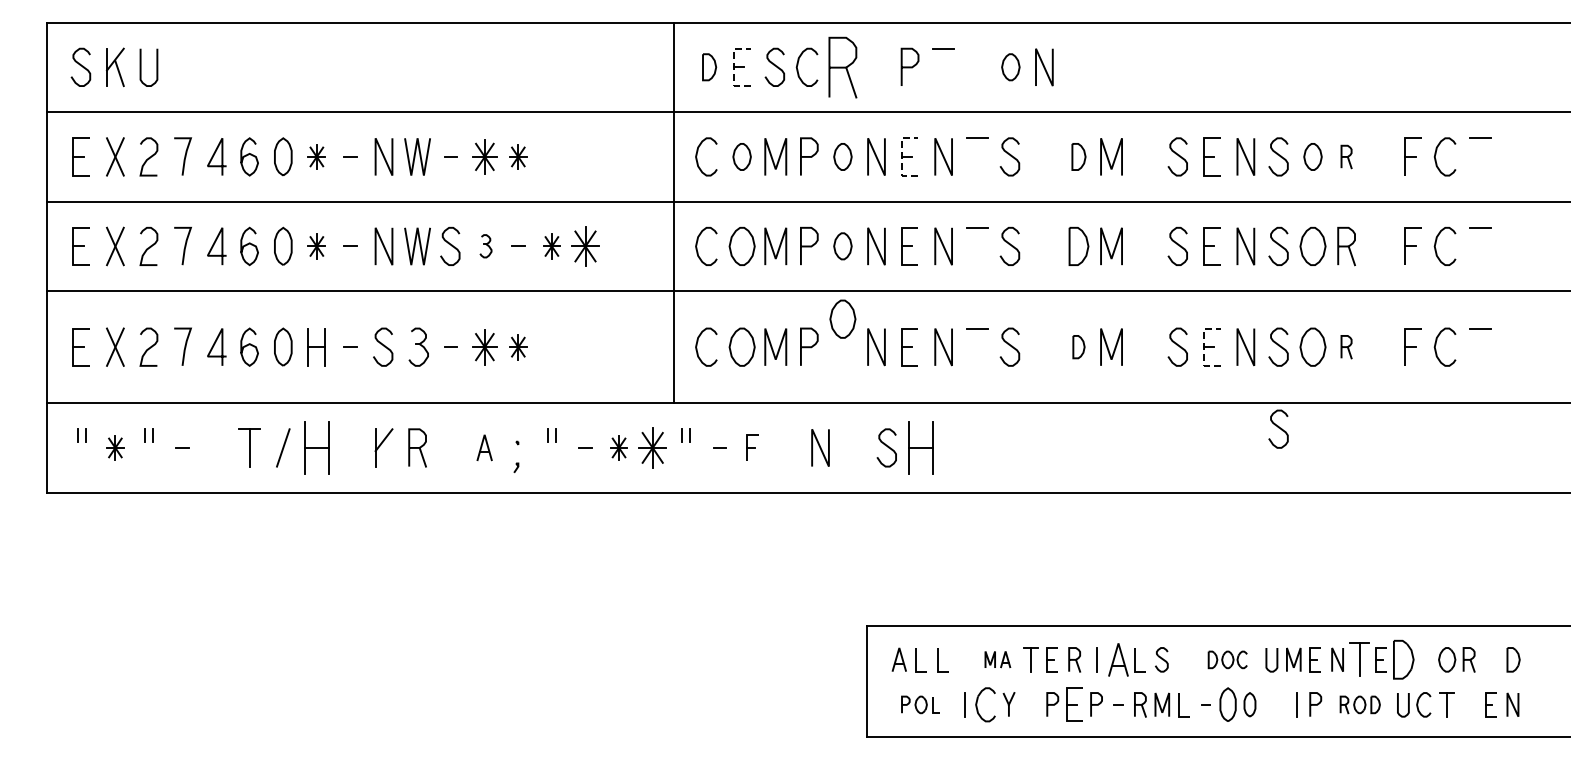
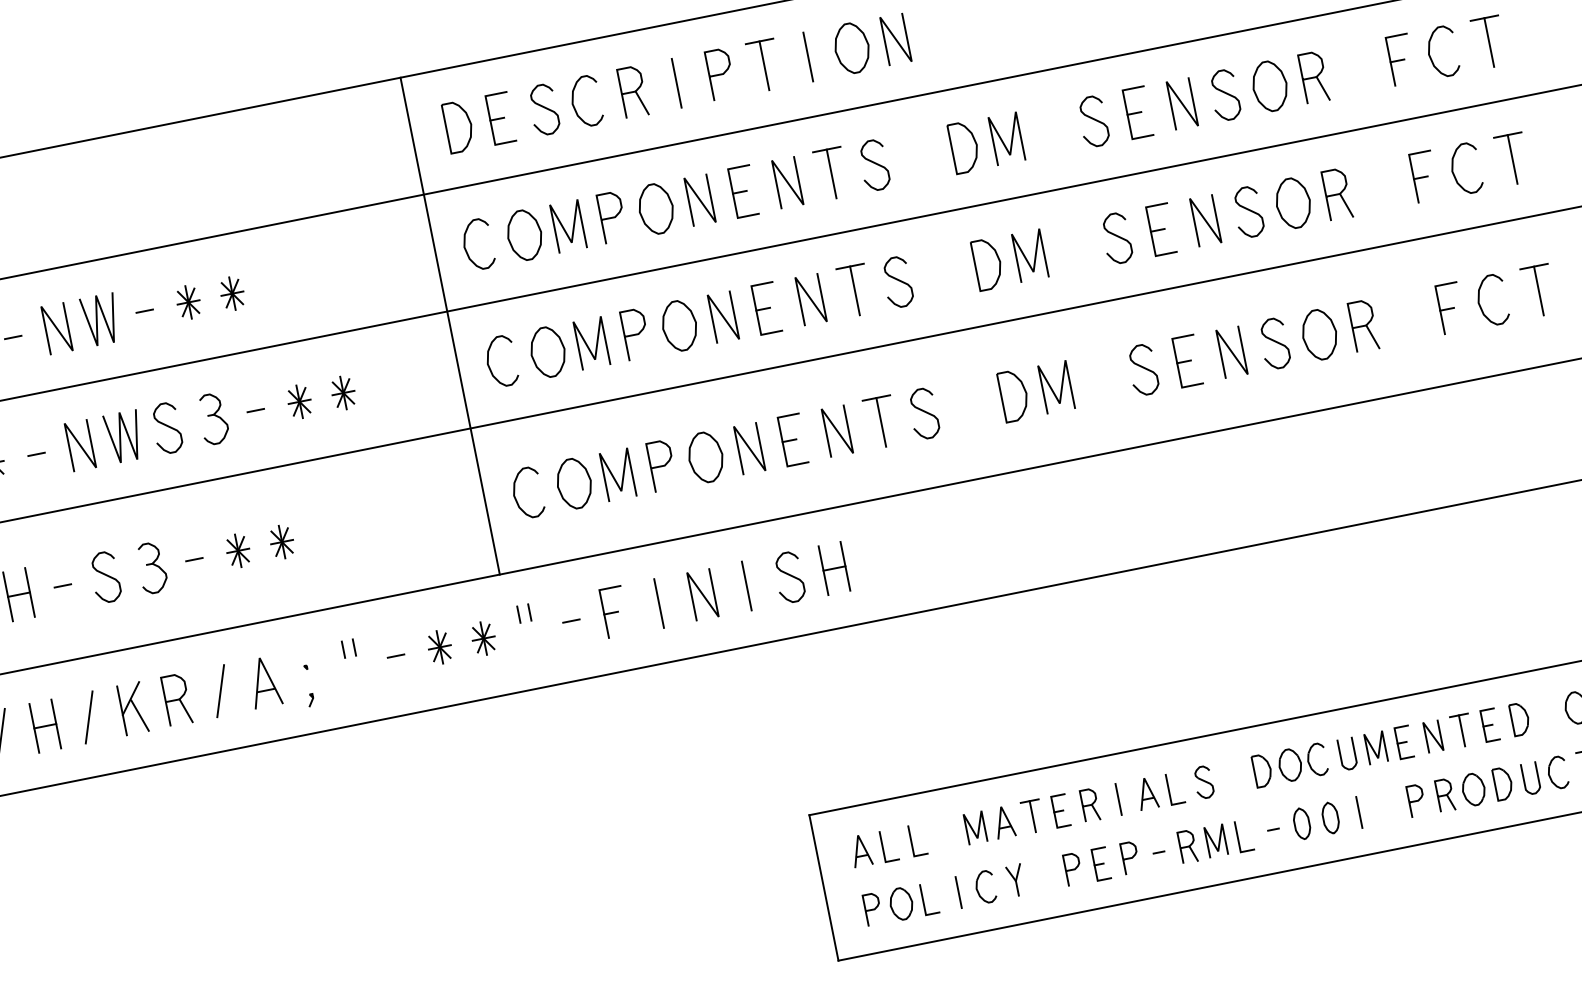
part: (709, 66) -> (458, 125), size x1.43
part: (842, 66) -> (632, 91), size x0.62
part: (1010, 66) -> (851, 47), size x1.43
line: (733, 67) -> (490, 120), dashed -> solid
line: (876, 67) -> (676, 83), added
line: (943, 67) -> (764, 65), added
line: (977, 67) -> (808, 57), added
part: (484, 156) -> (188, 301), size x0.71
part: (741, 156) -> (523, 234), size x1.43
part: (842, 156) -> (655, 208), size x1.43
line: (901, 156) -> (732, 193), dashed -> solid
line: (977, 156) -> (831, 173), added
part: (1078, 156) -> (963, 146), size x1.43
part: (1312, 156) -> (1269, 85), size x1.43
part: (1346, 156) -> (1313, 77), size x1.67
line: (1480, 156) -> (1488, 42), added
part: (485, 245) -> (212, 417), size x1.67
part: (842, 245) -> (678, 324), size x1.43
part: (585, 246) -> (343, 393), size x0.62
line: (977, 246) -> (855, 290), added
line: (1480, 246) -> (1512, 159), added
part: (842, 318) -> (705, 456), moved
line: (977, 346) -> (881, 421), added
part: (1078, 346) -> (1013, 395), size x1.67
part: (1346, 346) -> (1363, 325), size x1.67
line: (1480, 346) -> (1538, 290), added
part: (484, 347) -> (237, 551), size x0.71
line: (1203, 347) -> (1176, 363), dashed -> solid
curve: (1278, 428) -> (1295, 449), removed
part: (316, 447) -> (44, 725), size x0.71
line: (350, 447) -> (89, 716), added
line: (450, 447) -> (219, 690), added
part: (484, 447) -> (264, 681), size x1.43
part: (652, 447) -> (483, 638), size x0.62
part: (752, 447) -> (613, 611), size x1.43
line: (786, 447) -> (658, 603), added
line: (854, 447) -> (747, 585), added
part: (921, 447) -> (834, 567), size x0.71
line: (388, 453) -> (140, 714), added
part: (997, 659) -> (989, 824), size x1.43
part: (1118, 659) -> (1147, 793), size x0.71
part: (1227, 659) -> (1289, 764), size x1.43
part: (1359, 659) -> (1461, 730), size x0.71
part: (1404, 659) -> (1520, 718), size x0.62
part: (920, 704) -> (900, 903), size x1.43
part: (985, 704) -> (985, 886), size x0.71
part: (1073, 704) -> (1100, 863), size x0.71
part: (1227, 704) -> (1301, 823), size x0.71
line: (1296, 704) -> (1358, 812), moved
part: (1360, 704) -> (1474, 788), size x1.43

